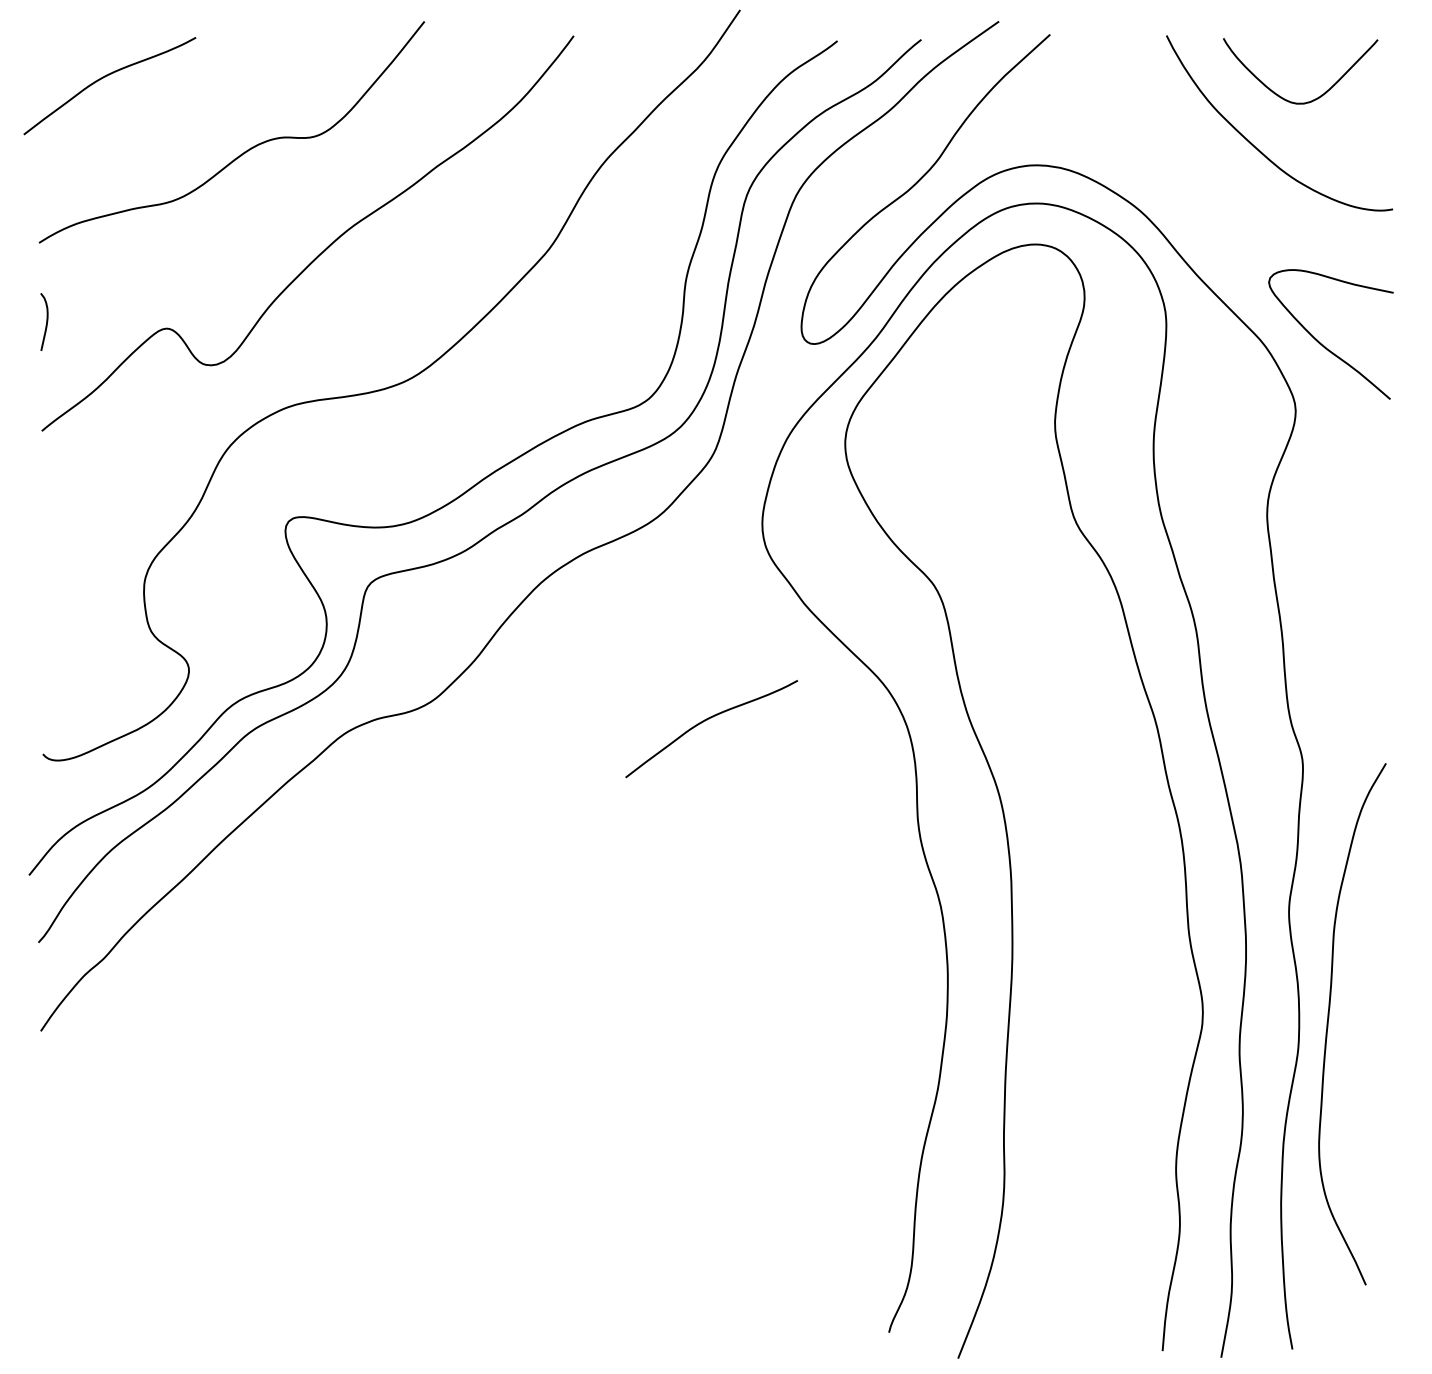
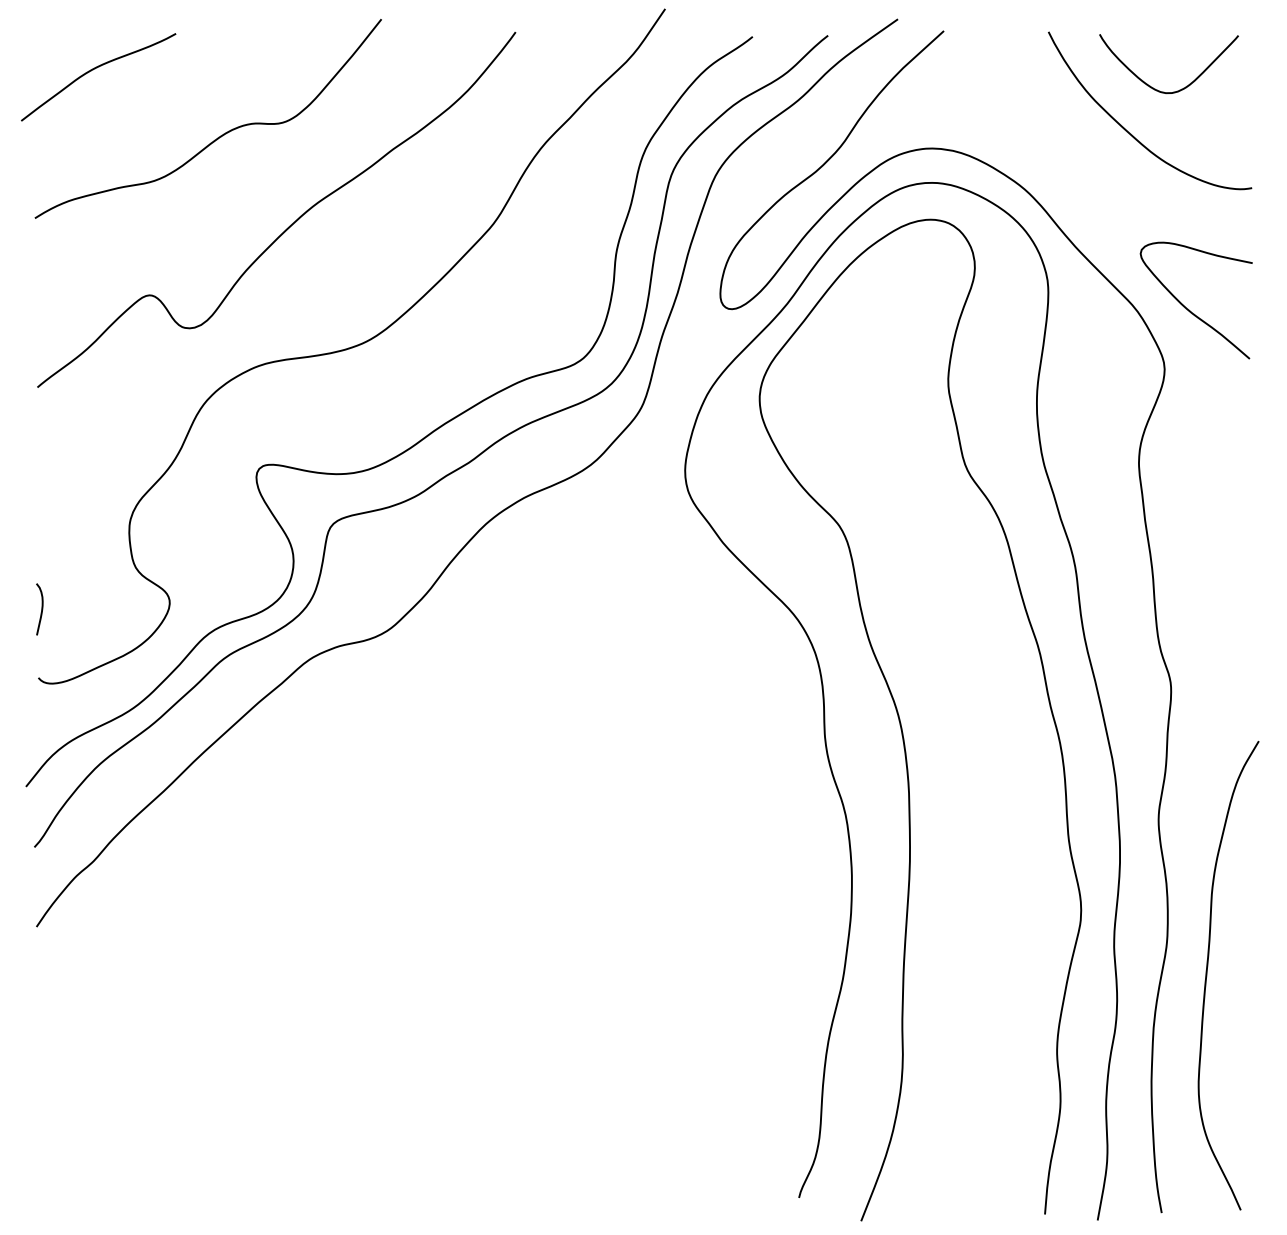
curve: (46, 322) -> (41, 609), moved
curve: (708, 720) -> (636, 647), removed
curve: (1328, 1024) -> (1207, 975), moved

